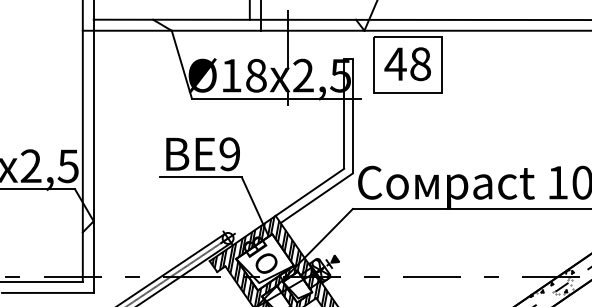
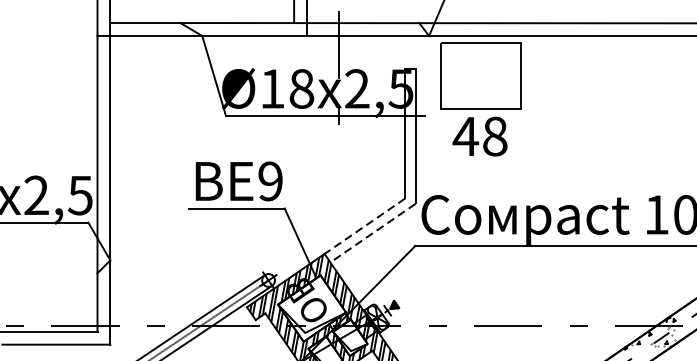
text: (407, 64) -> (479, 136), moved
line: (309, 192) -> (364, 226), solid -> dashed
line: (316, 198) -> (372, 233), solid -> dashed

